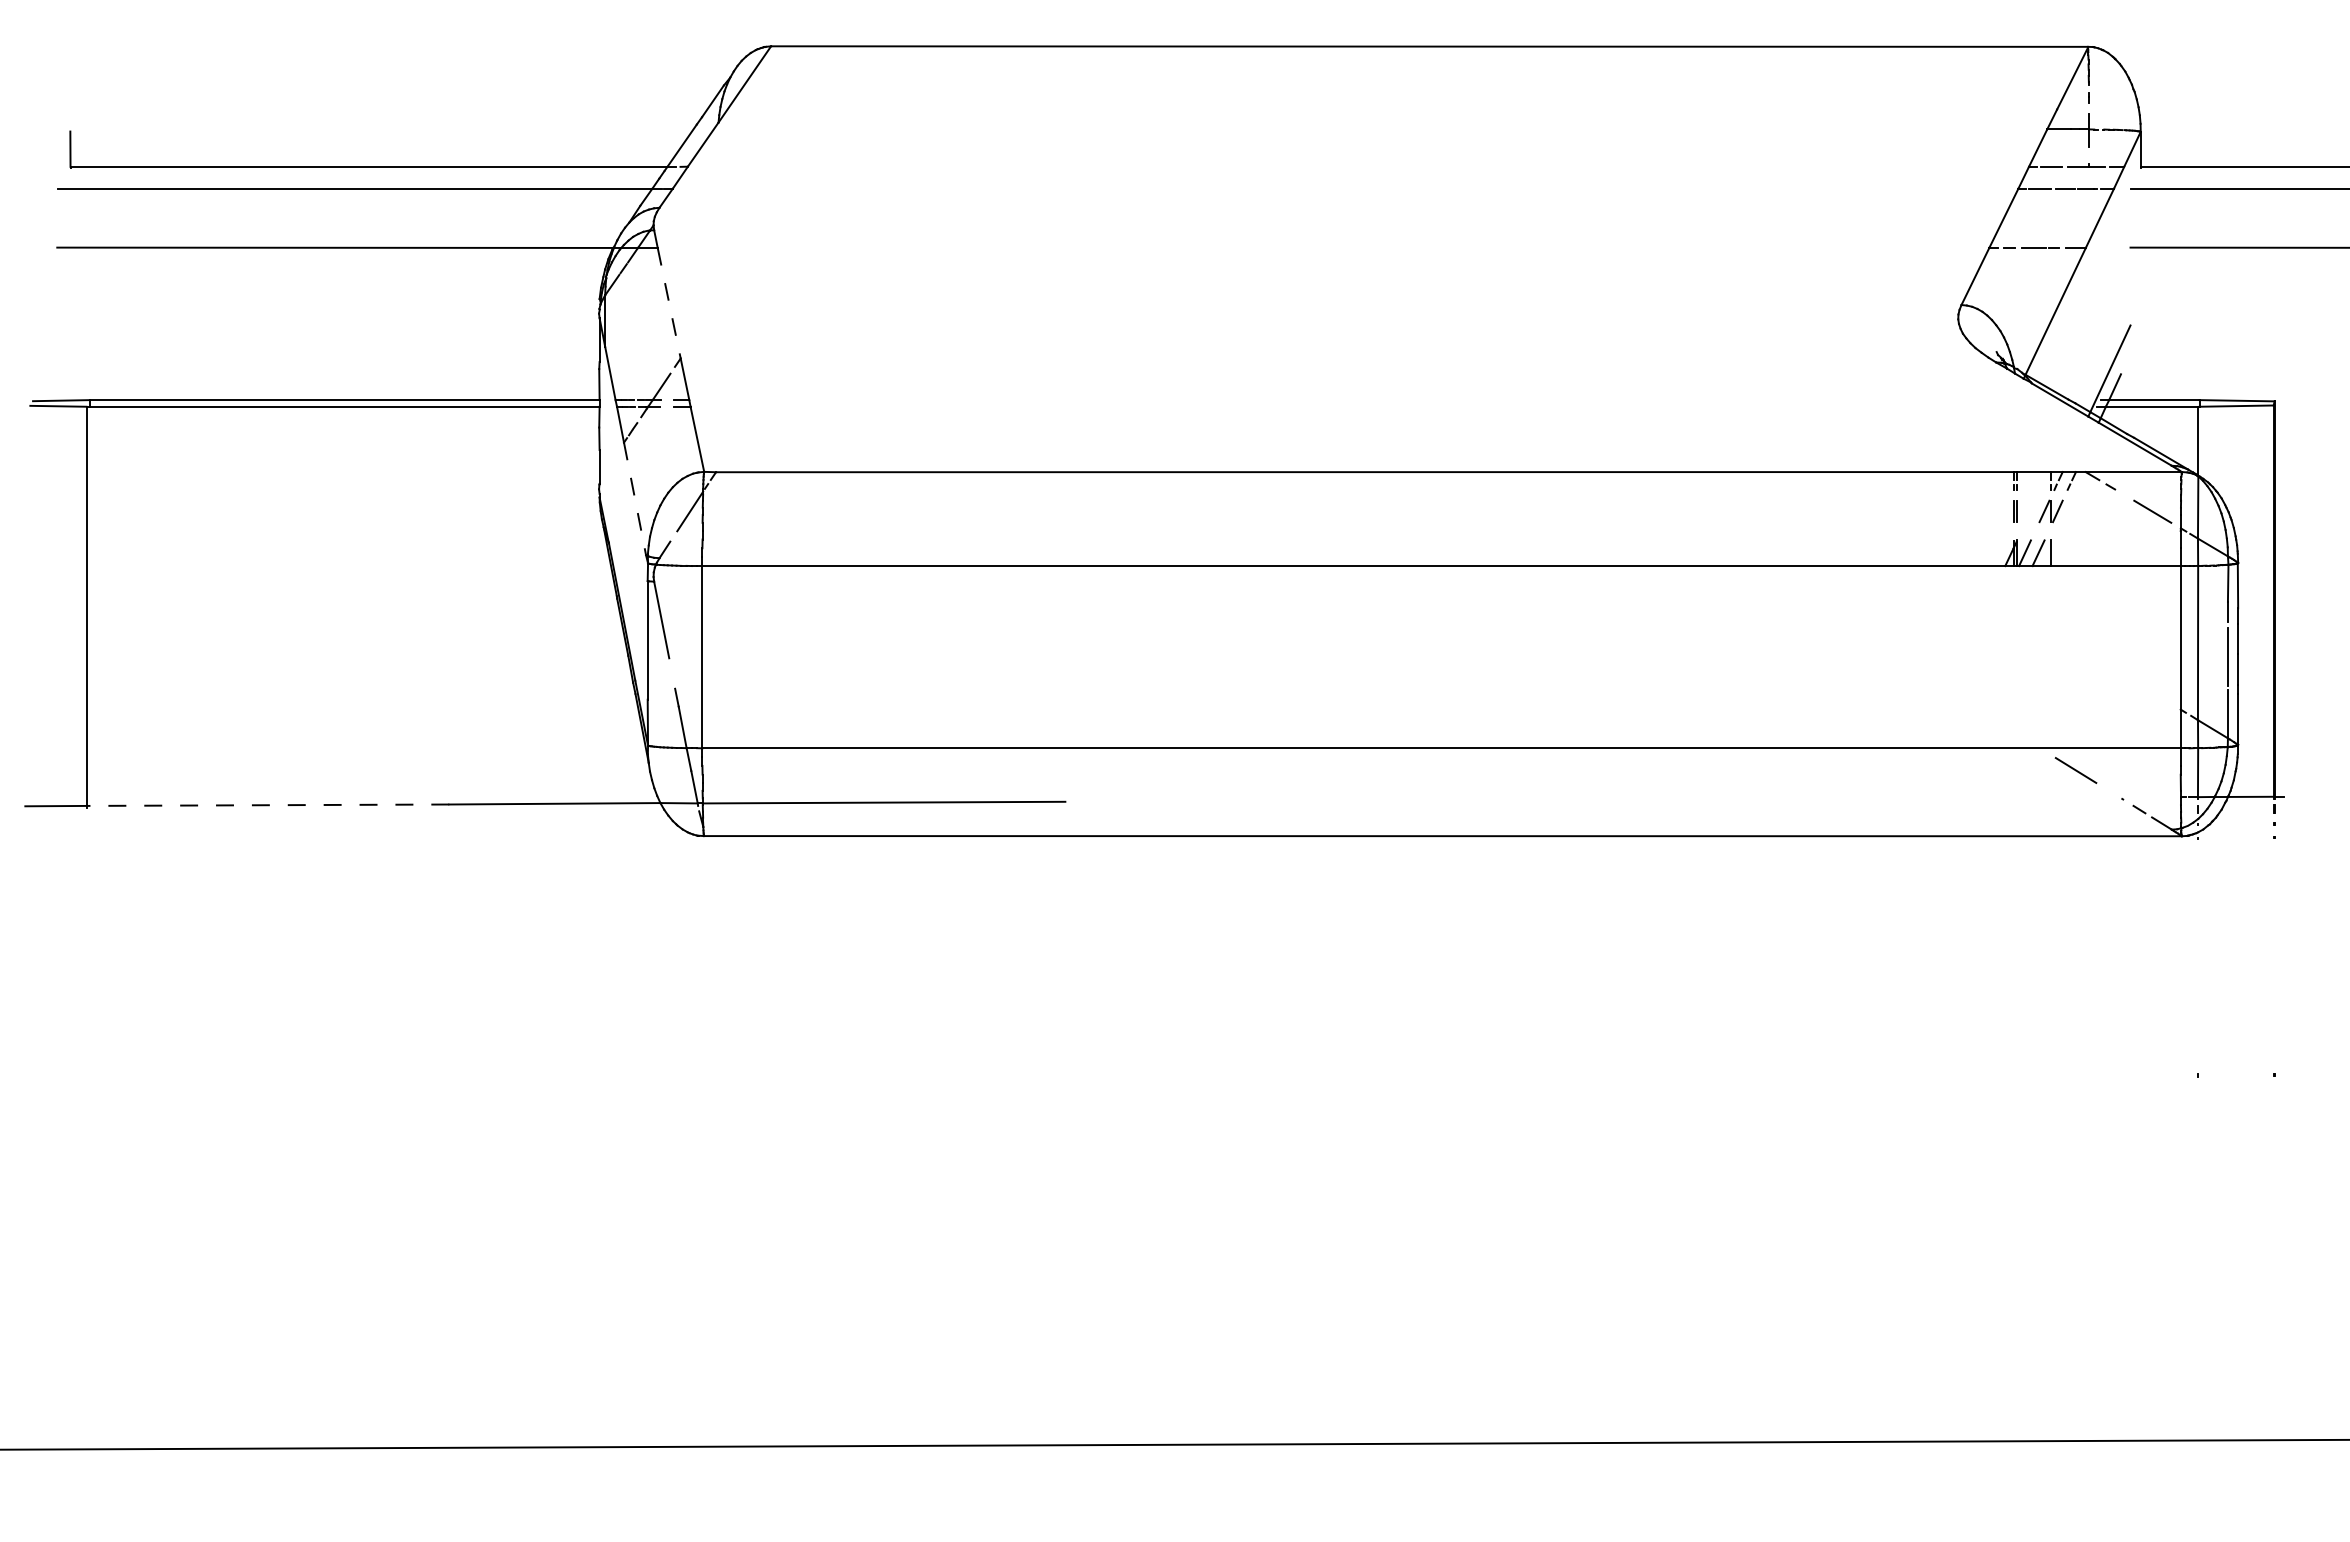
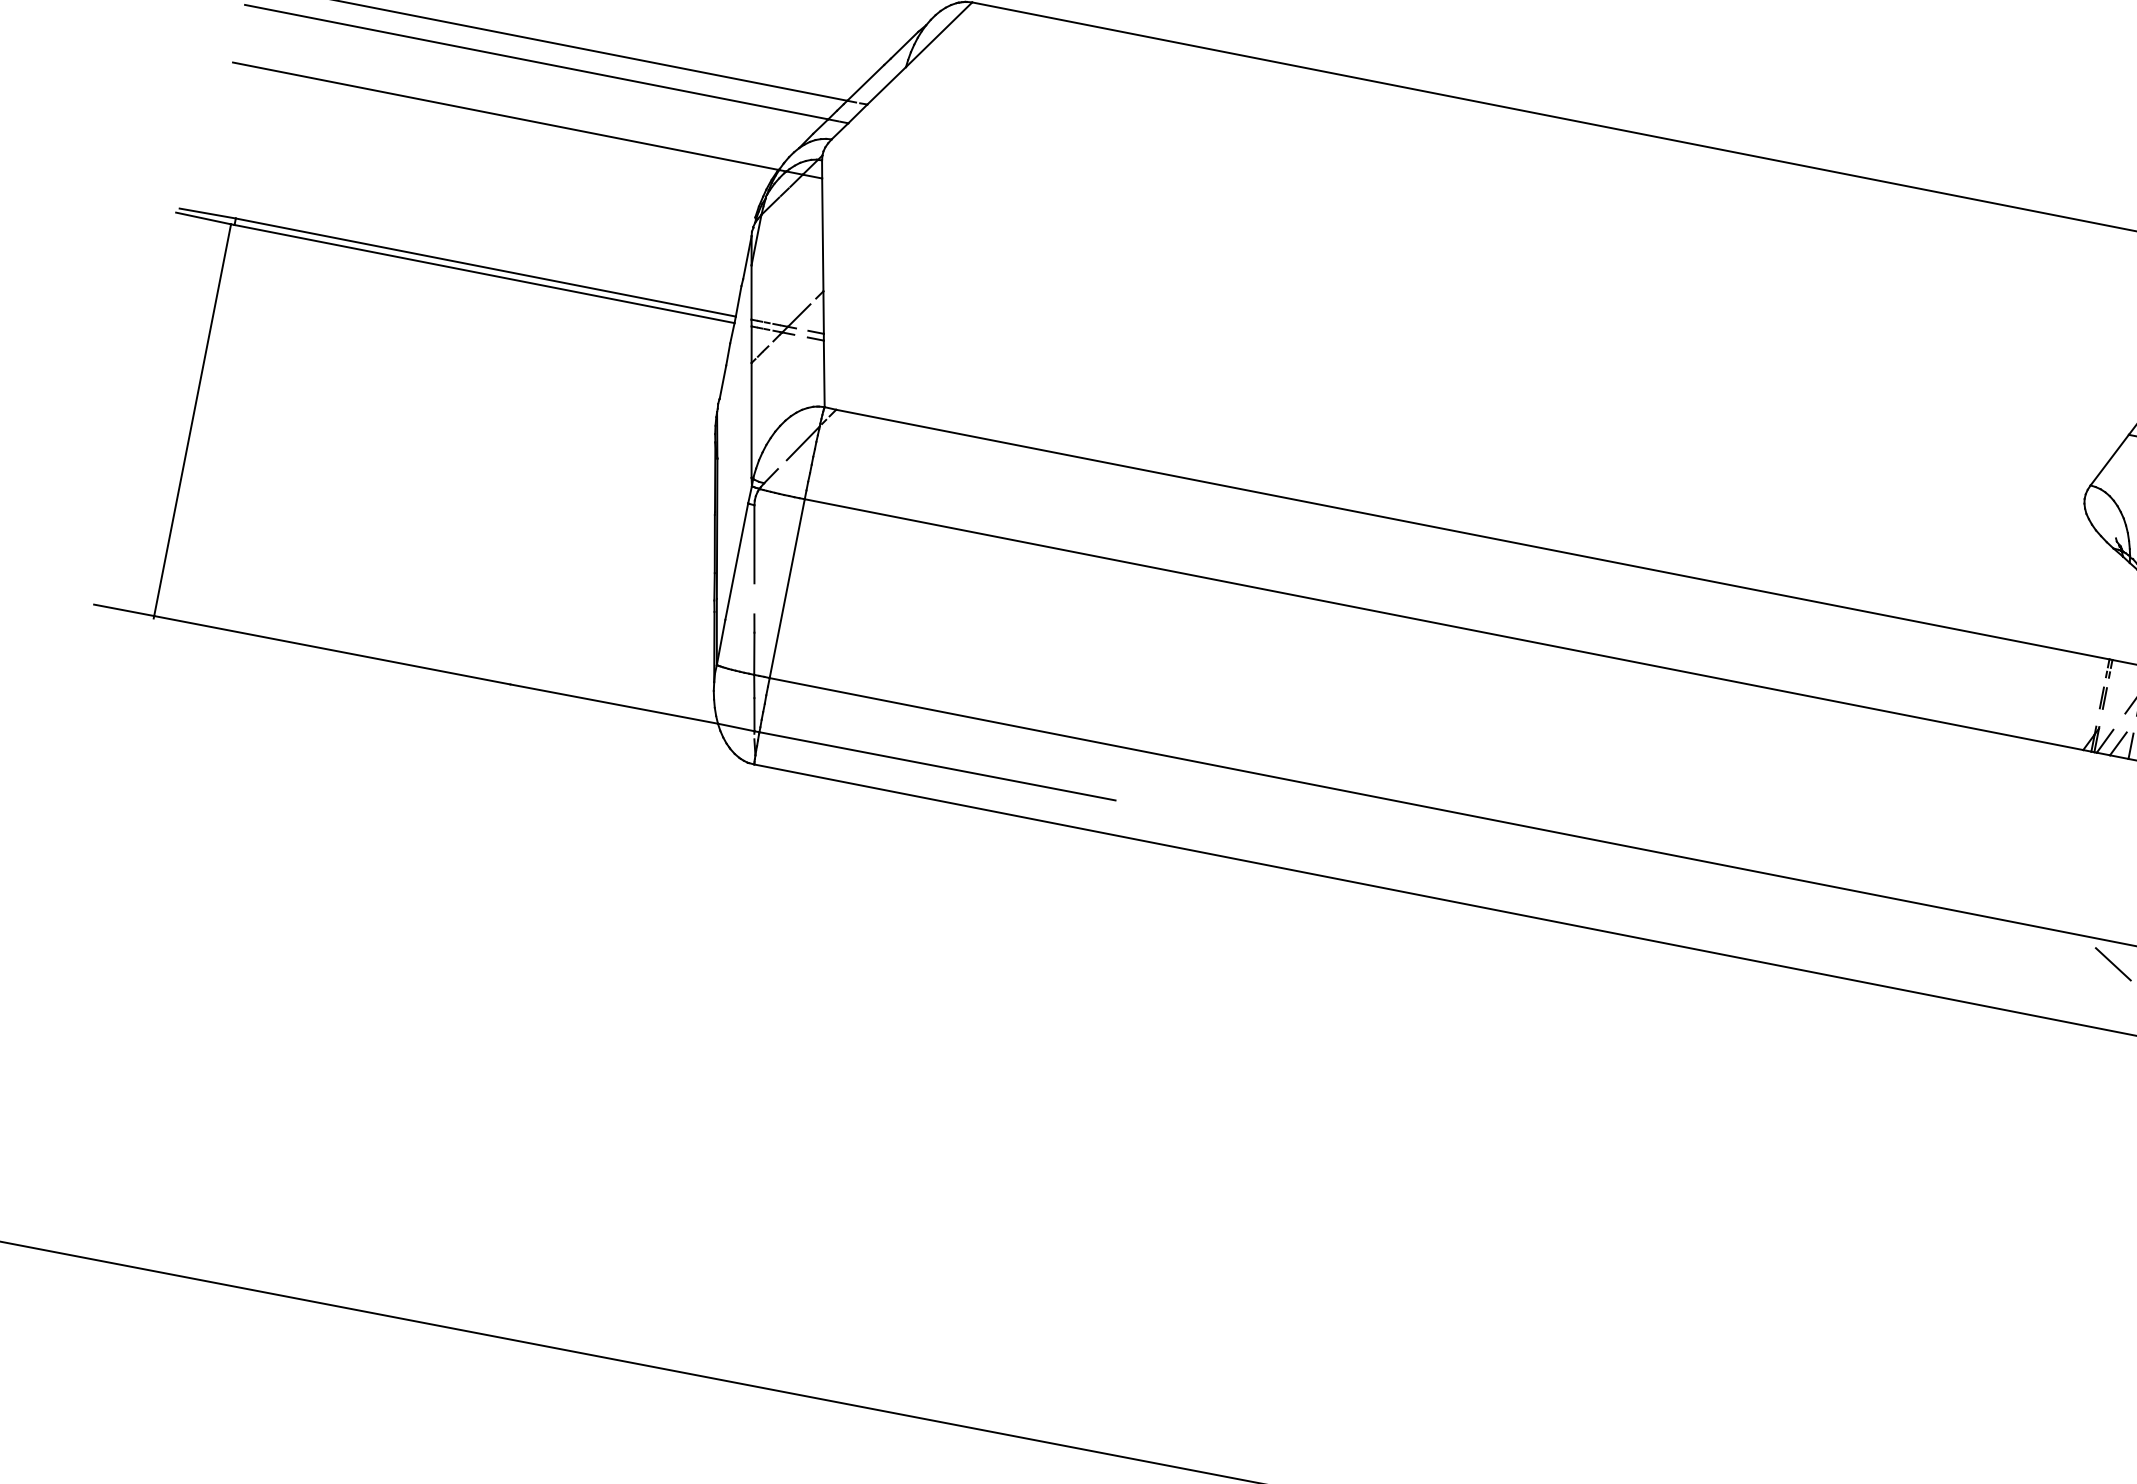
line: (669, 303) -> (823, 235), dashed -> solid
line: (635, 499) -> (751, 421), dashed -> solid
line: (267, 805) -> (331, 650), dashed -> solid

